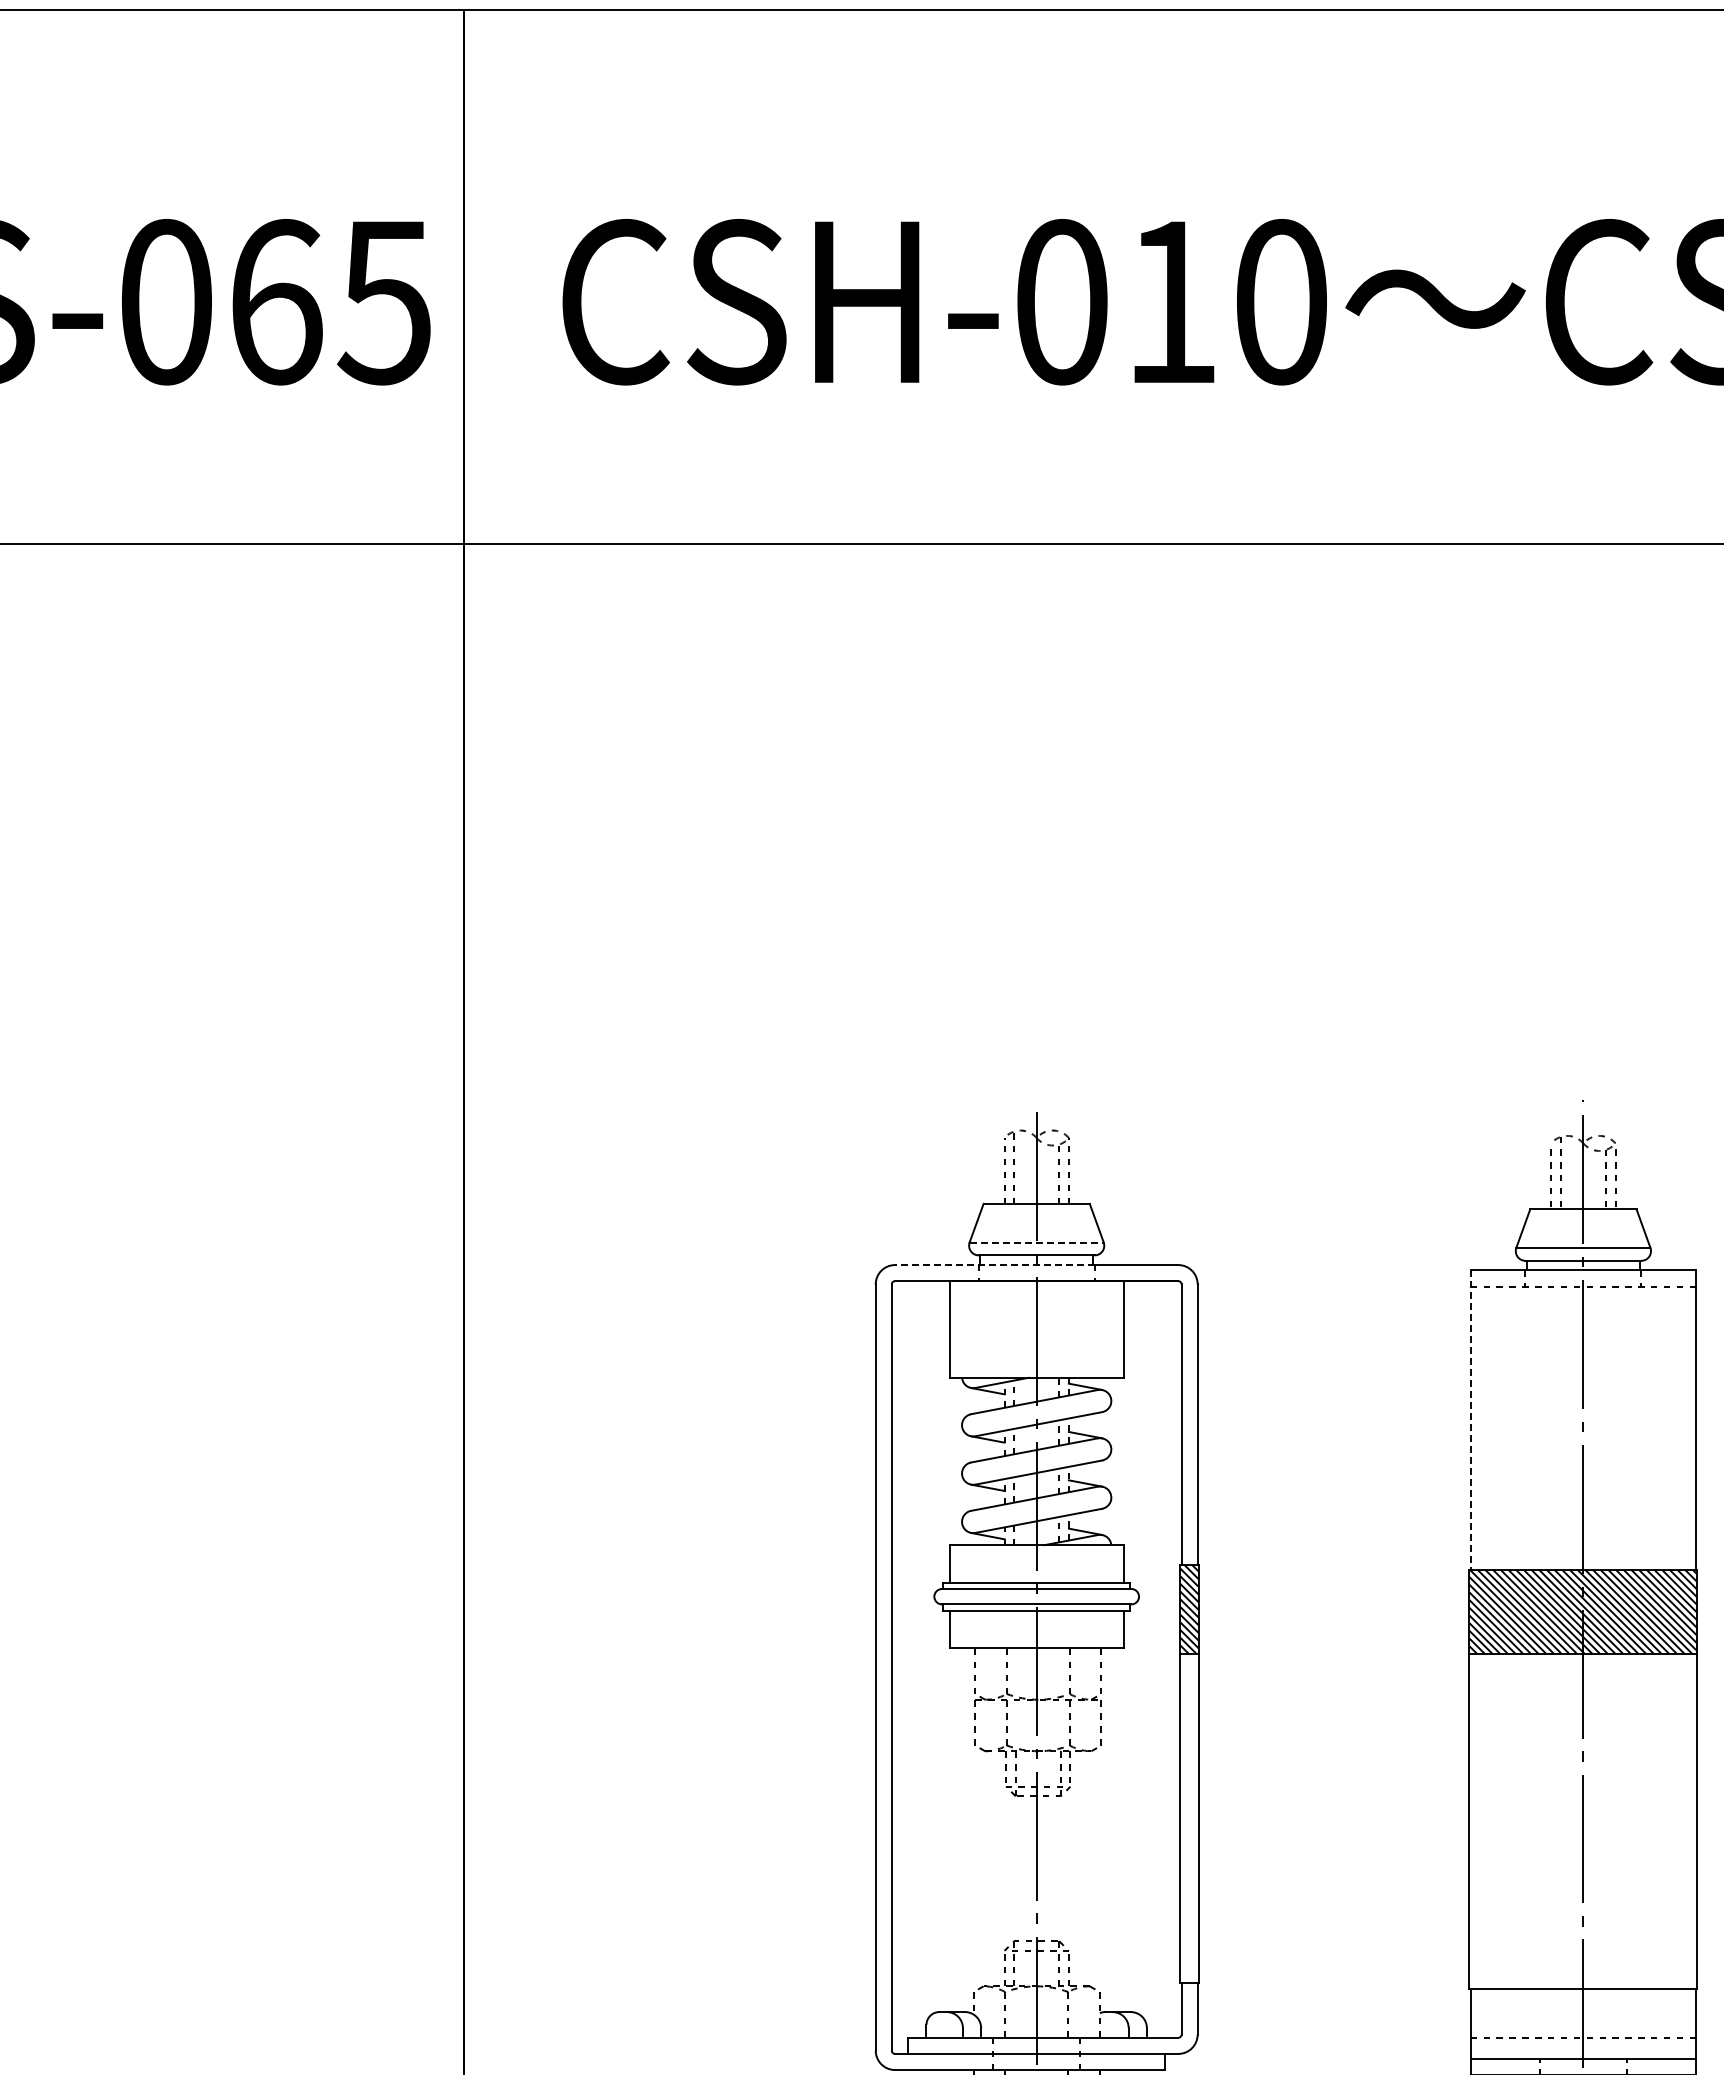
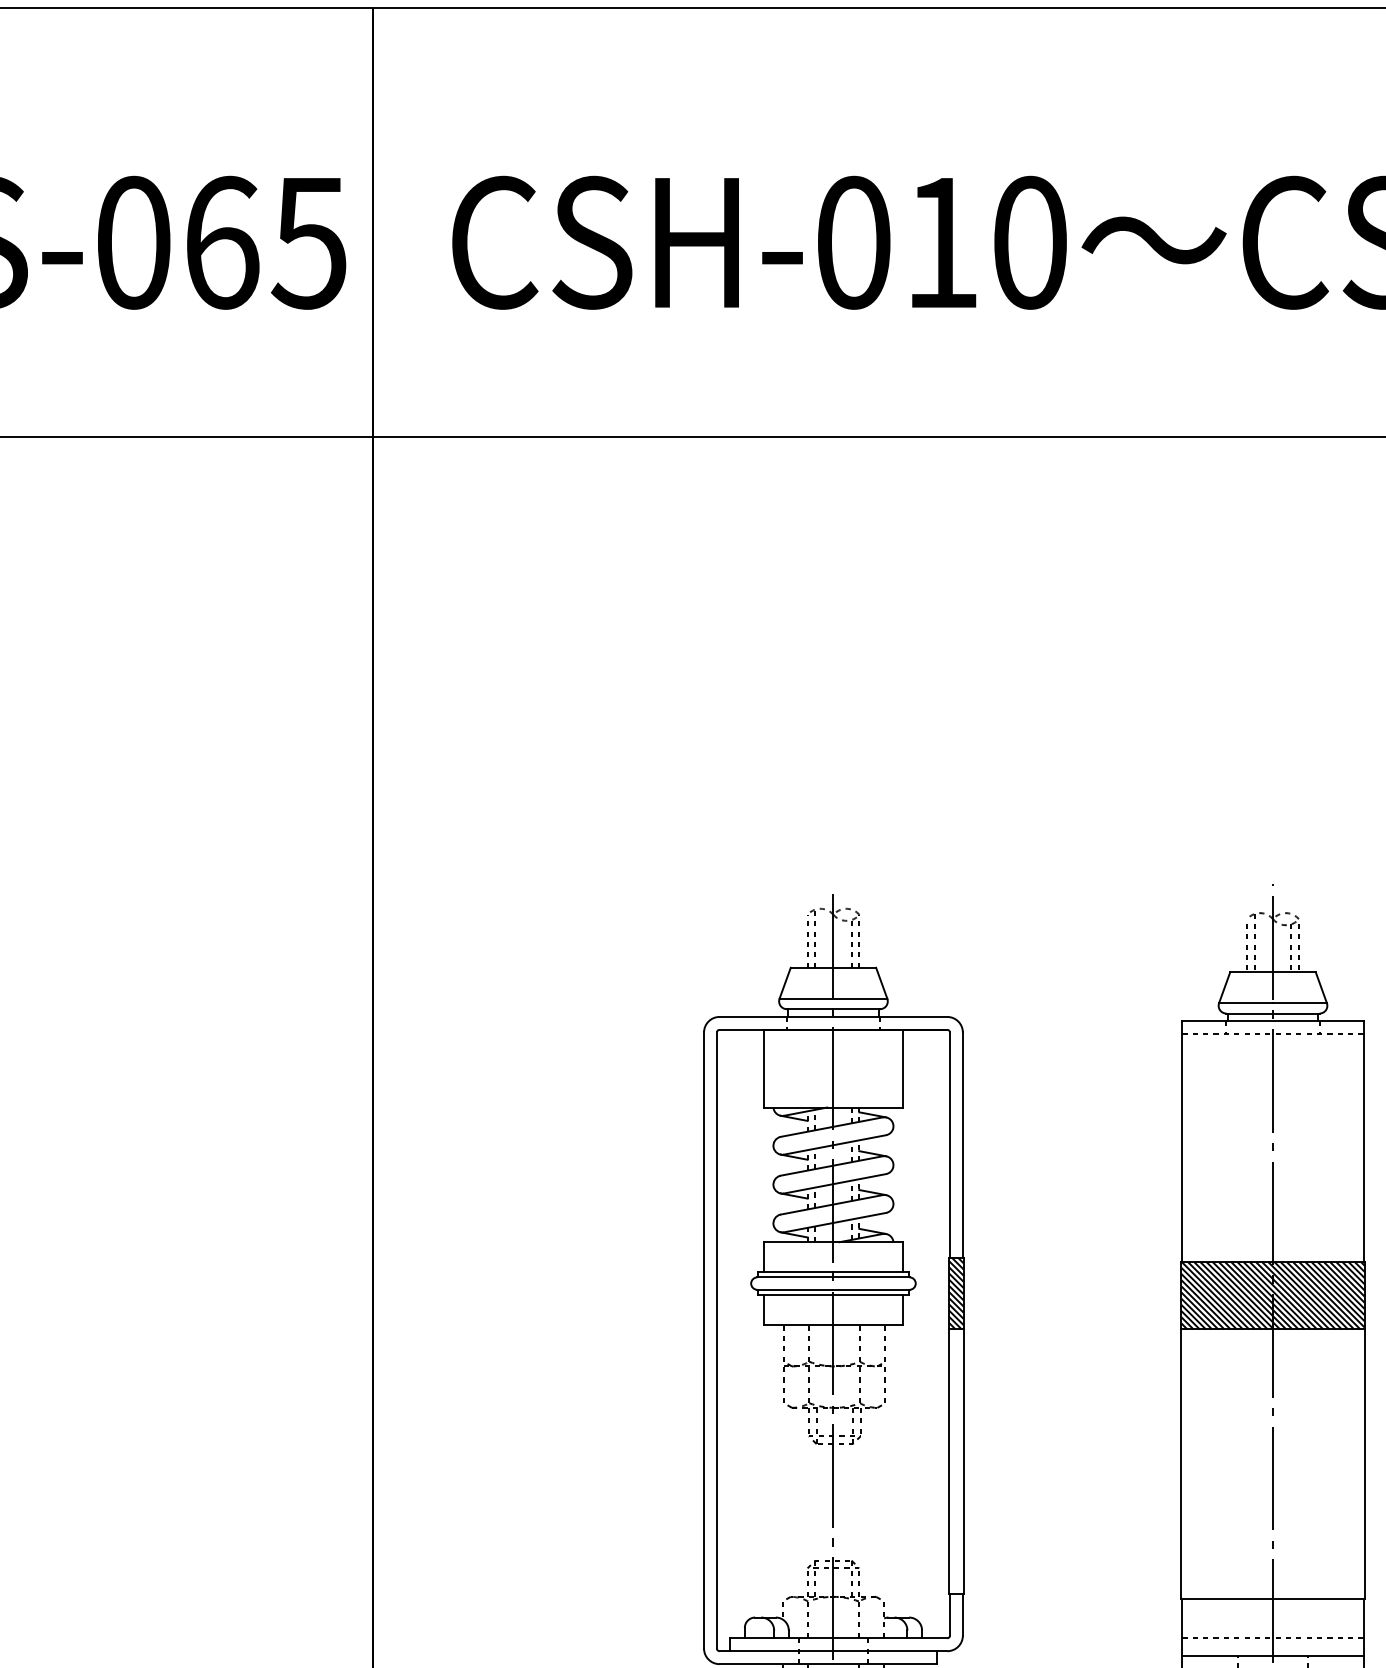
line: (1037, 1242) -> (834, 998), dashed -> solid
line: (994, 1265) -> (799, 1017), dashed -> solid
line: (1470, 1420) -> (1182, 1141), dashed -> solid

